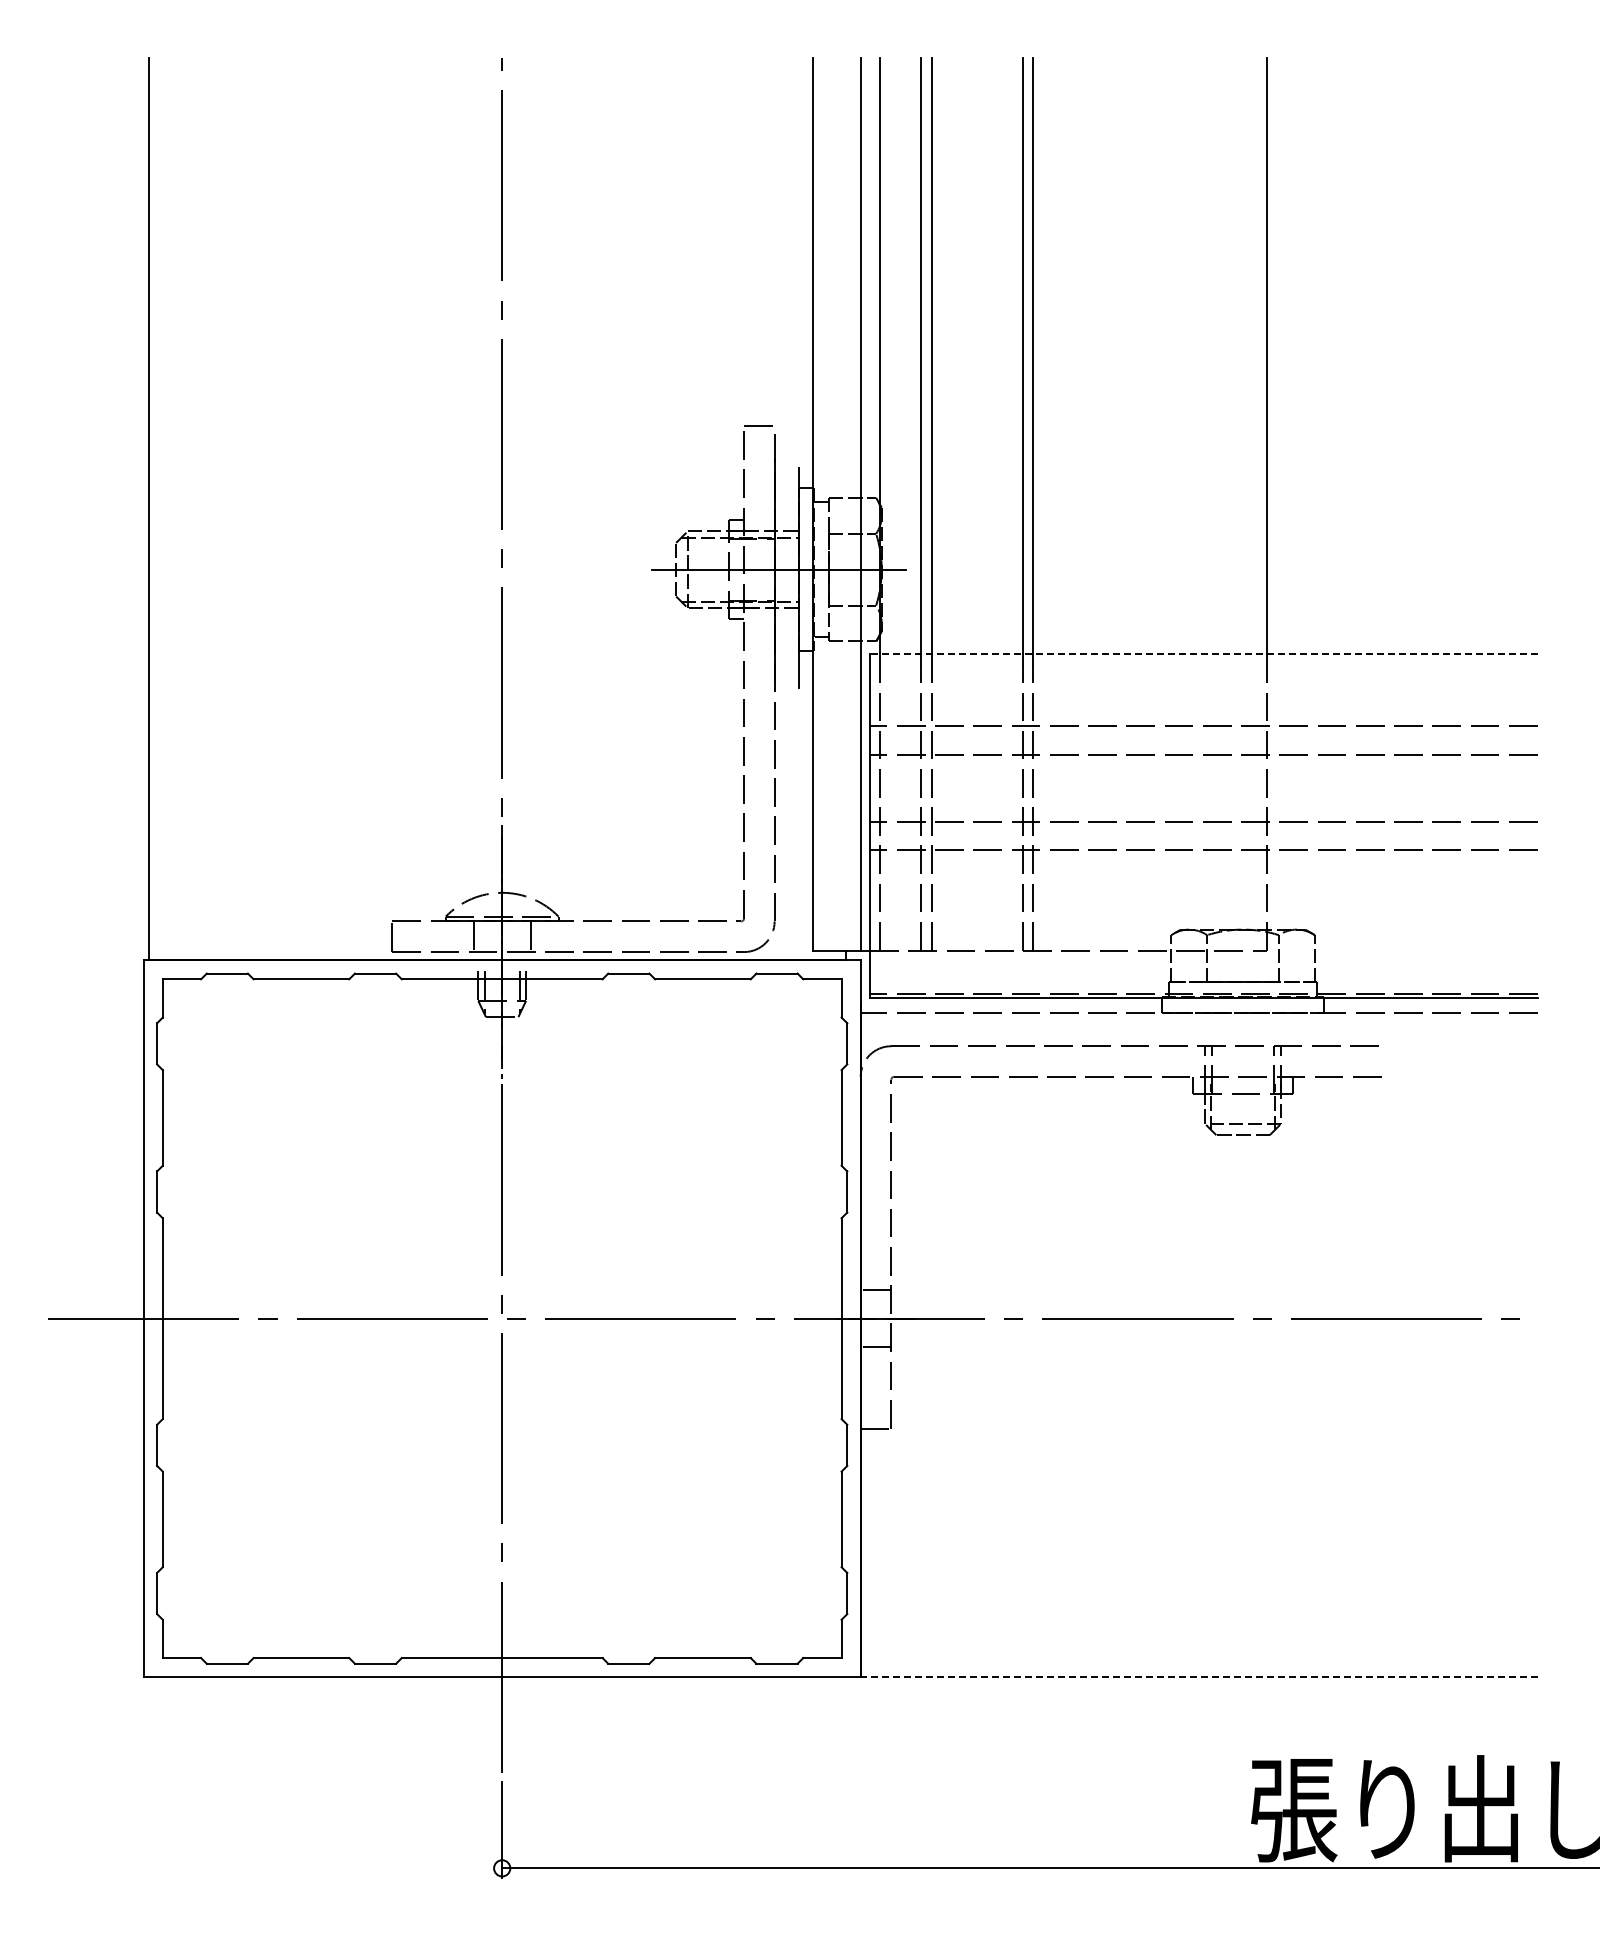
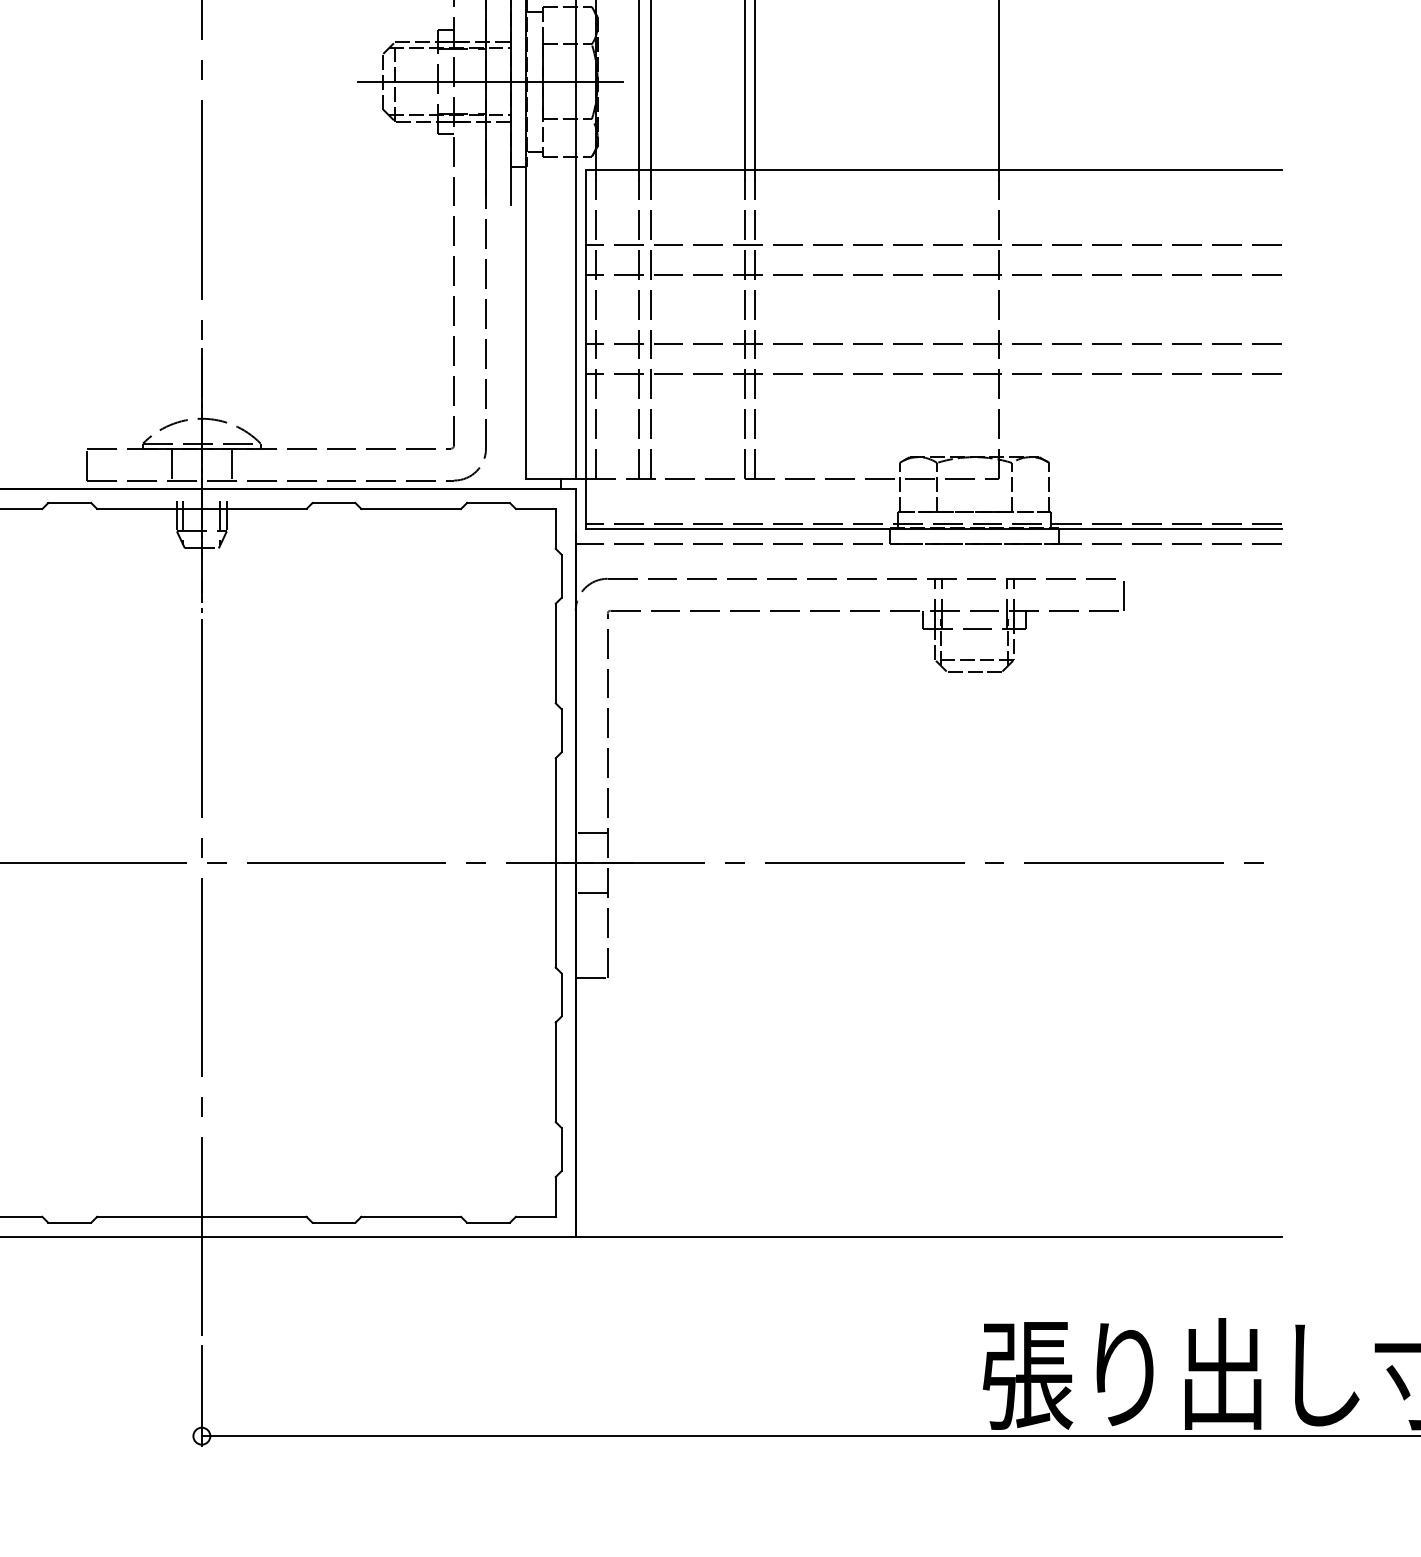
line: (1203, 654) -> (933, 170), dashed -> solid
line: (1386, 1061) -> (1124, 594), added
line: (1198, 1677) -> (928, 1237), dashed -> solid

